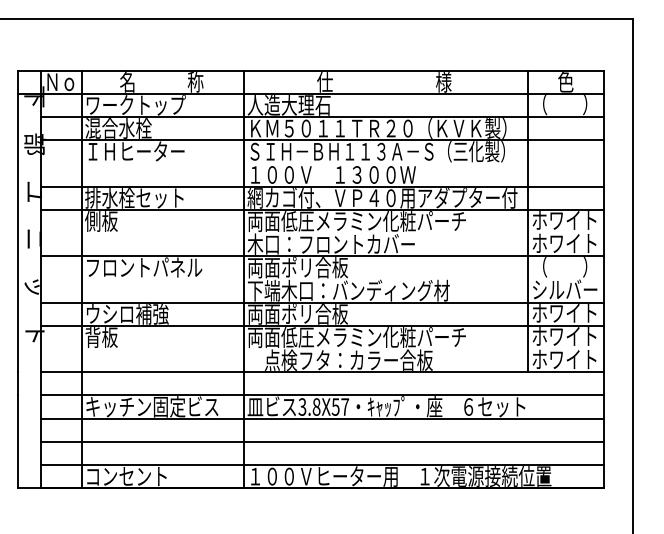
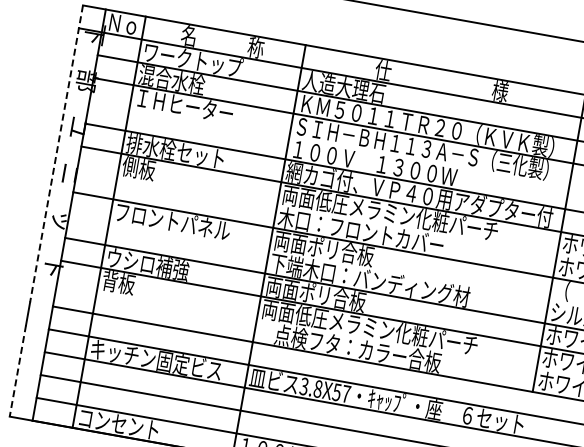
line: (17, 221) -> (56, 153), solid -> dashed
line: (17, 442) -> (17, 371), solid -> dashed

